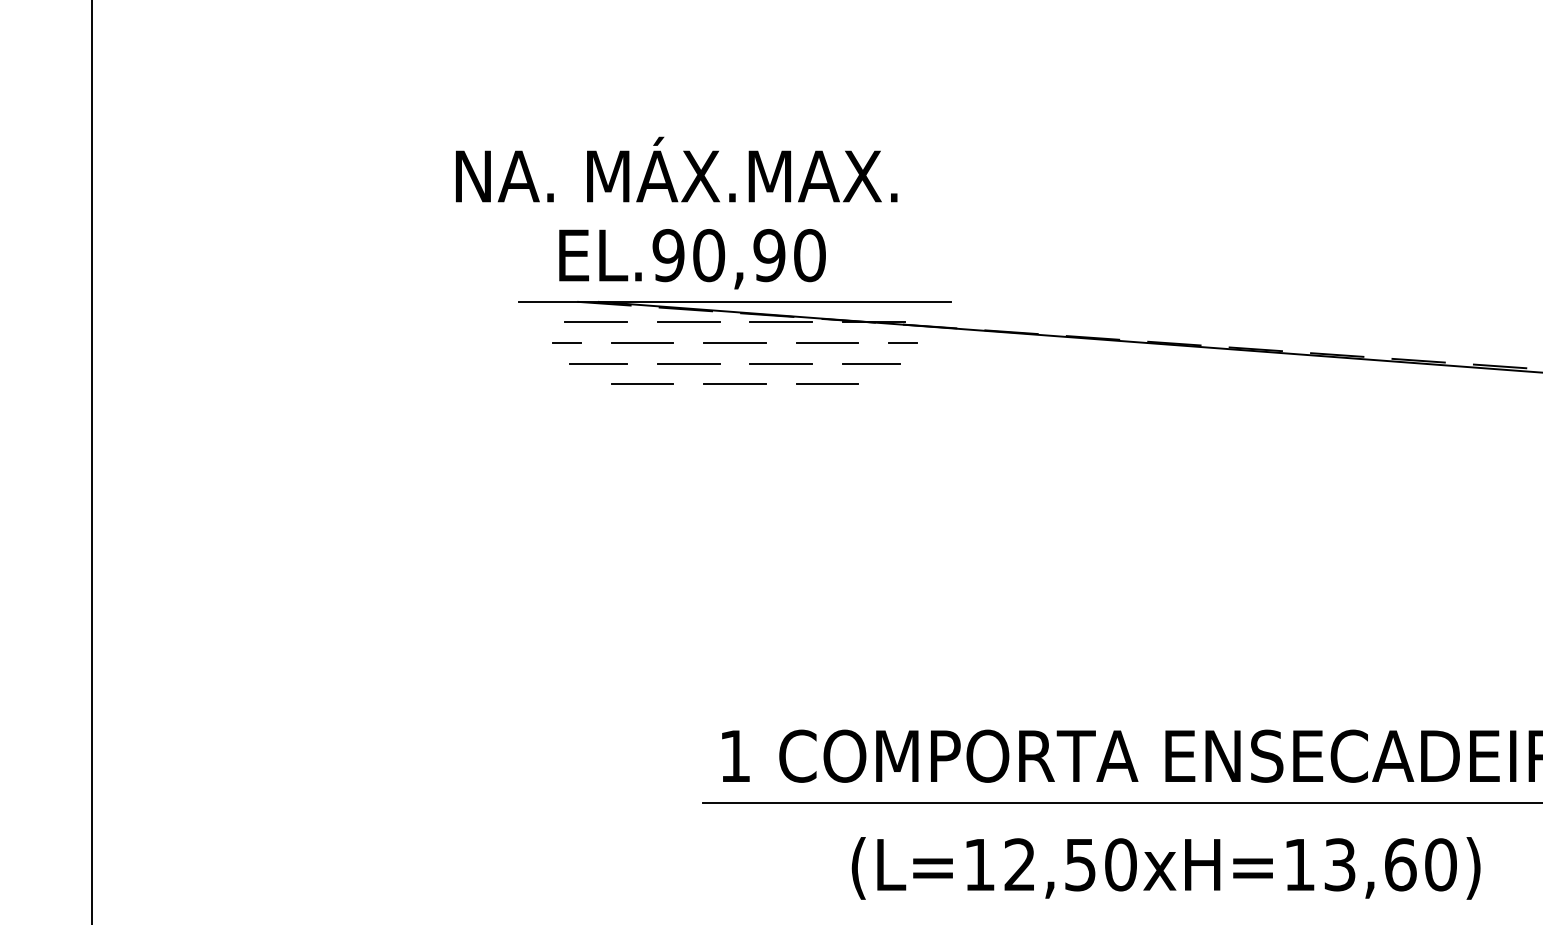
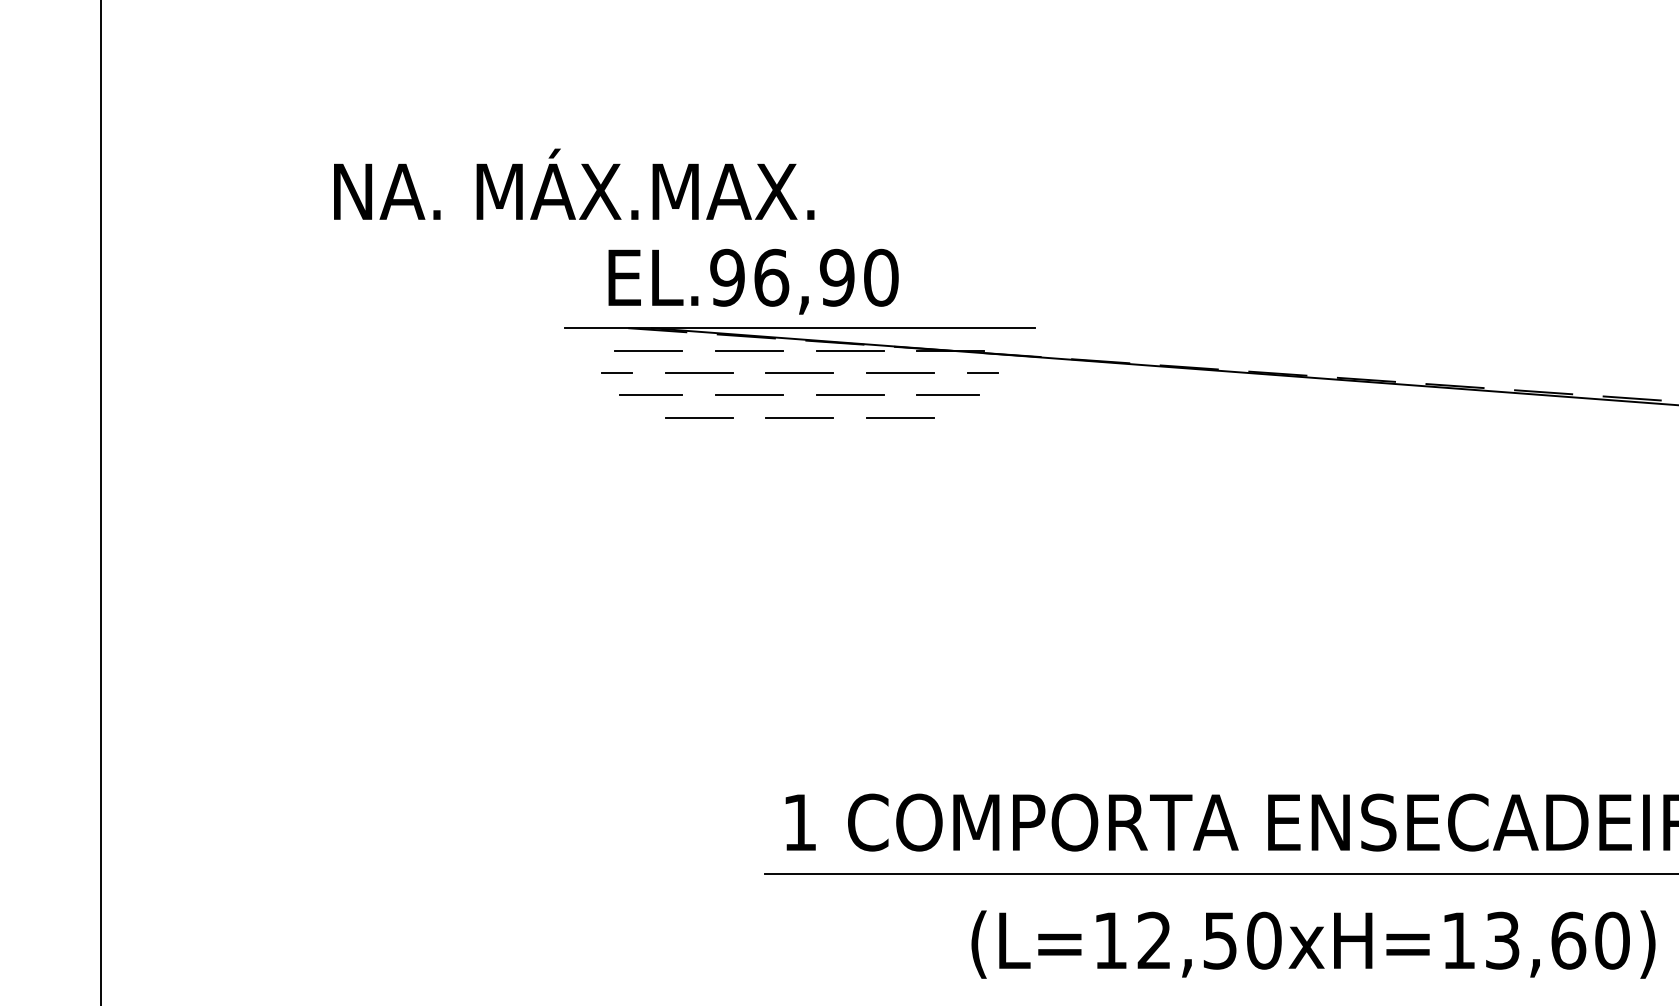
text: (676, 169) -> (574, 184), moved
text: (709, 255) -> (772, 277), EL.90,90 -> EL.96,90
text: (1165, 868) -> (1312, 944), moved

